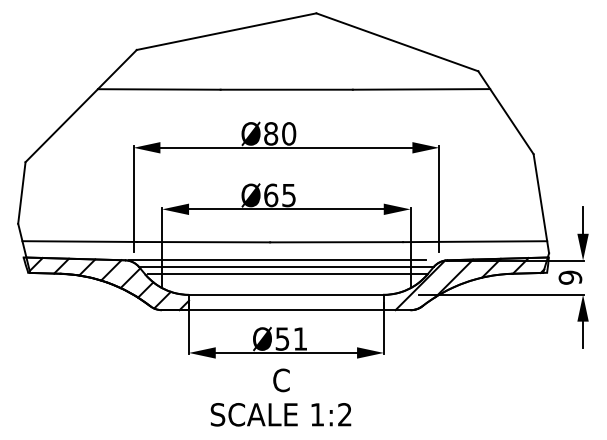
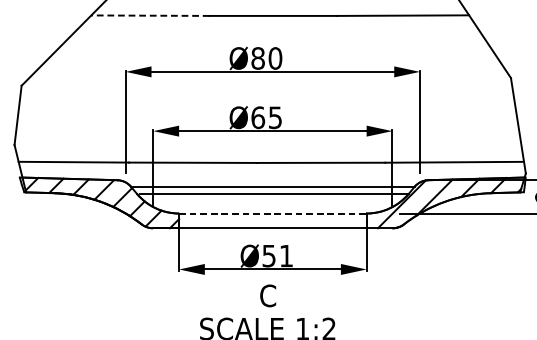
line: (158, 89) -> (149, 15), solid -> dashed
line: (277, 260) -> (264, 180), removed
line: (286, 294) -> (272, 213), solid -> dashed

